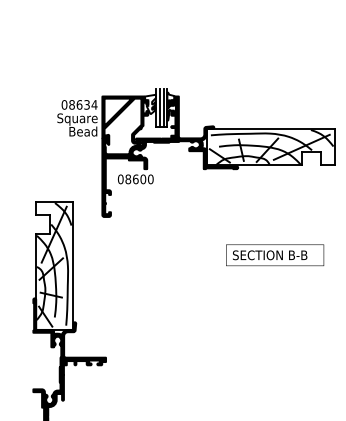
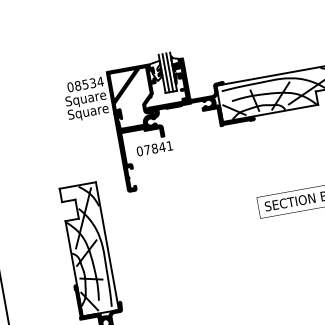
text: (79, 104) -> (85, 84), 08634 -> 08534
text: (77, 132) -> (88, 112), Bead -> Square
text: (139, 179) -> (158, 148), 08600 -> 07841

